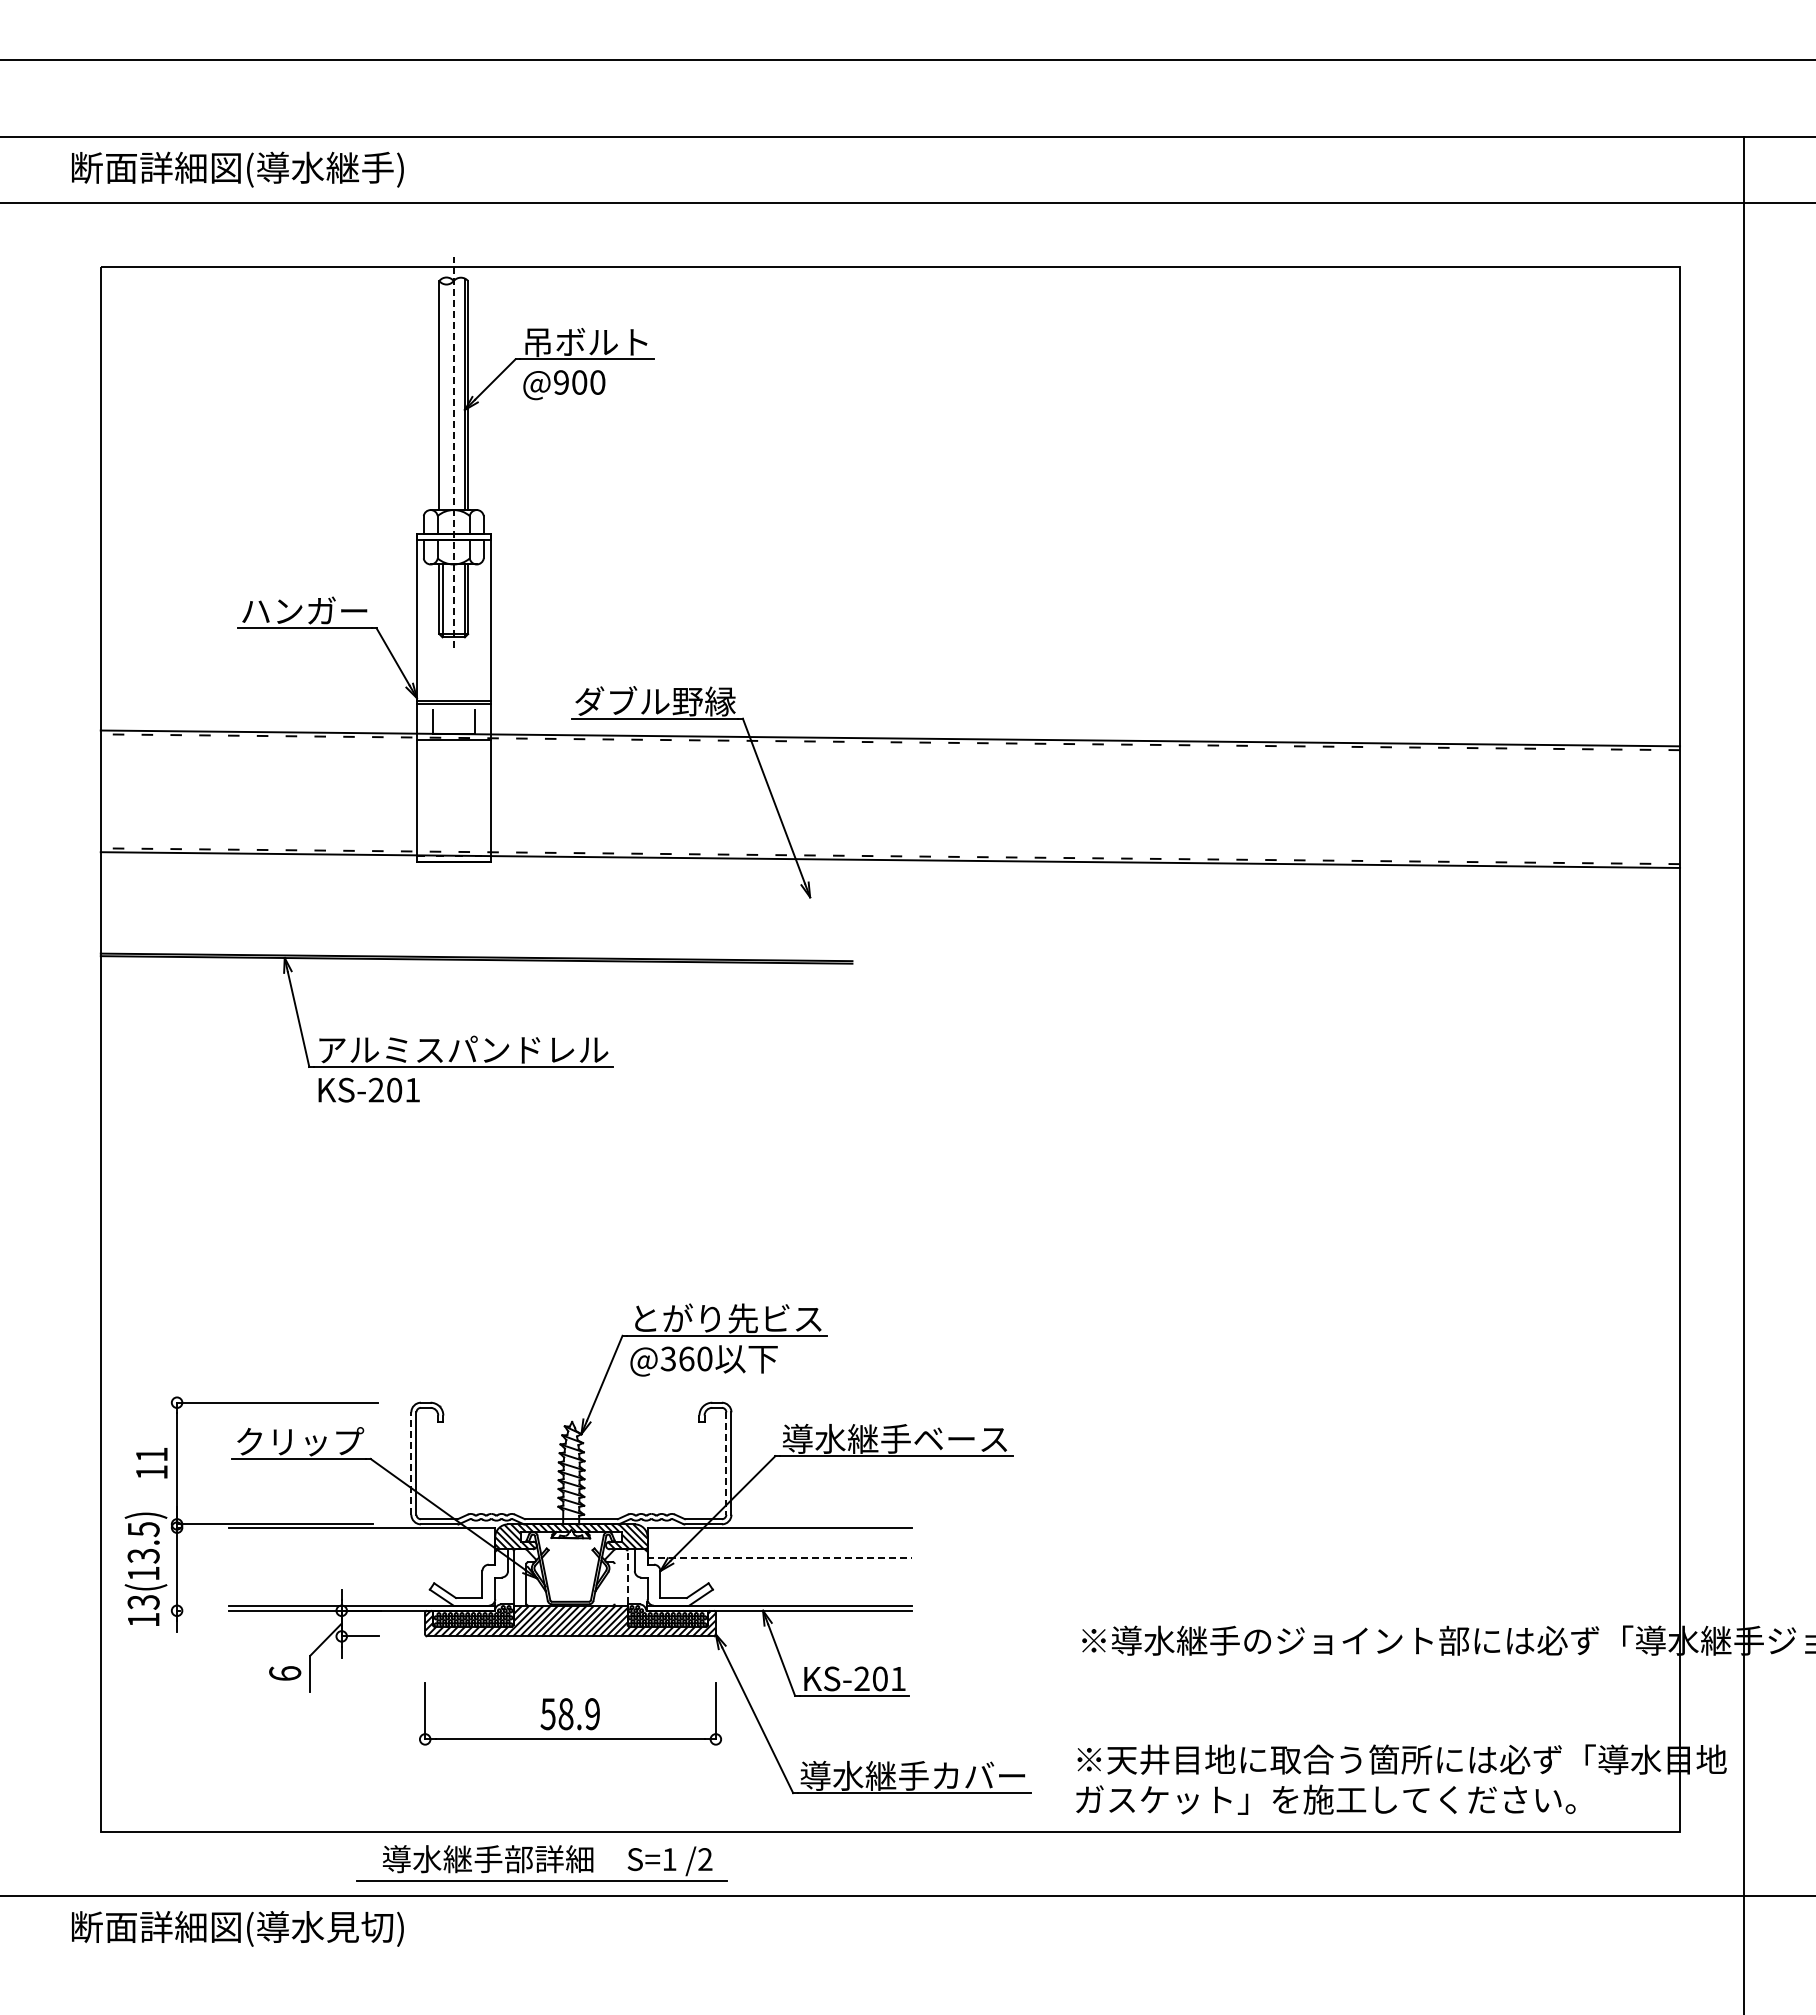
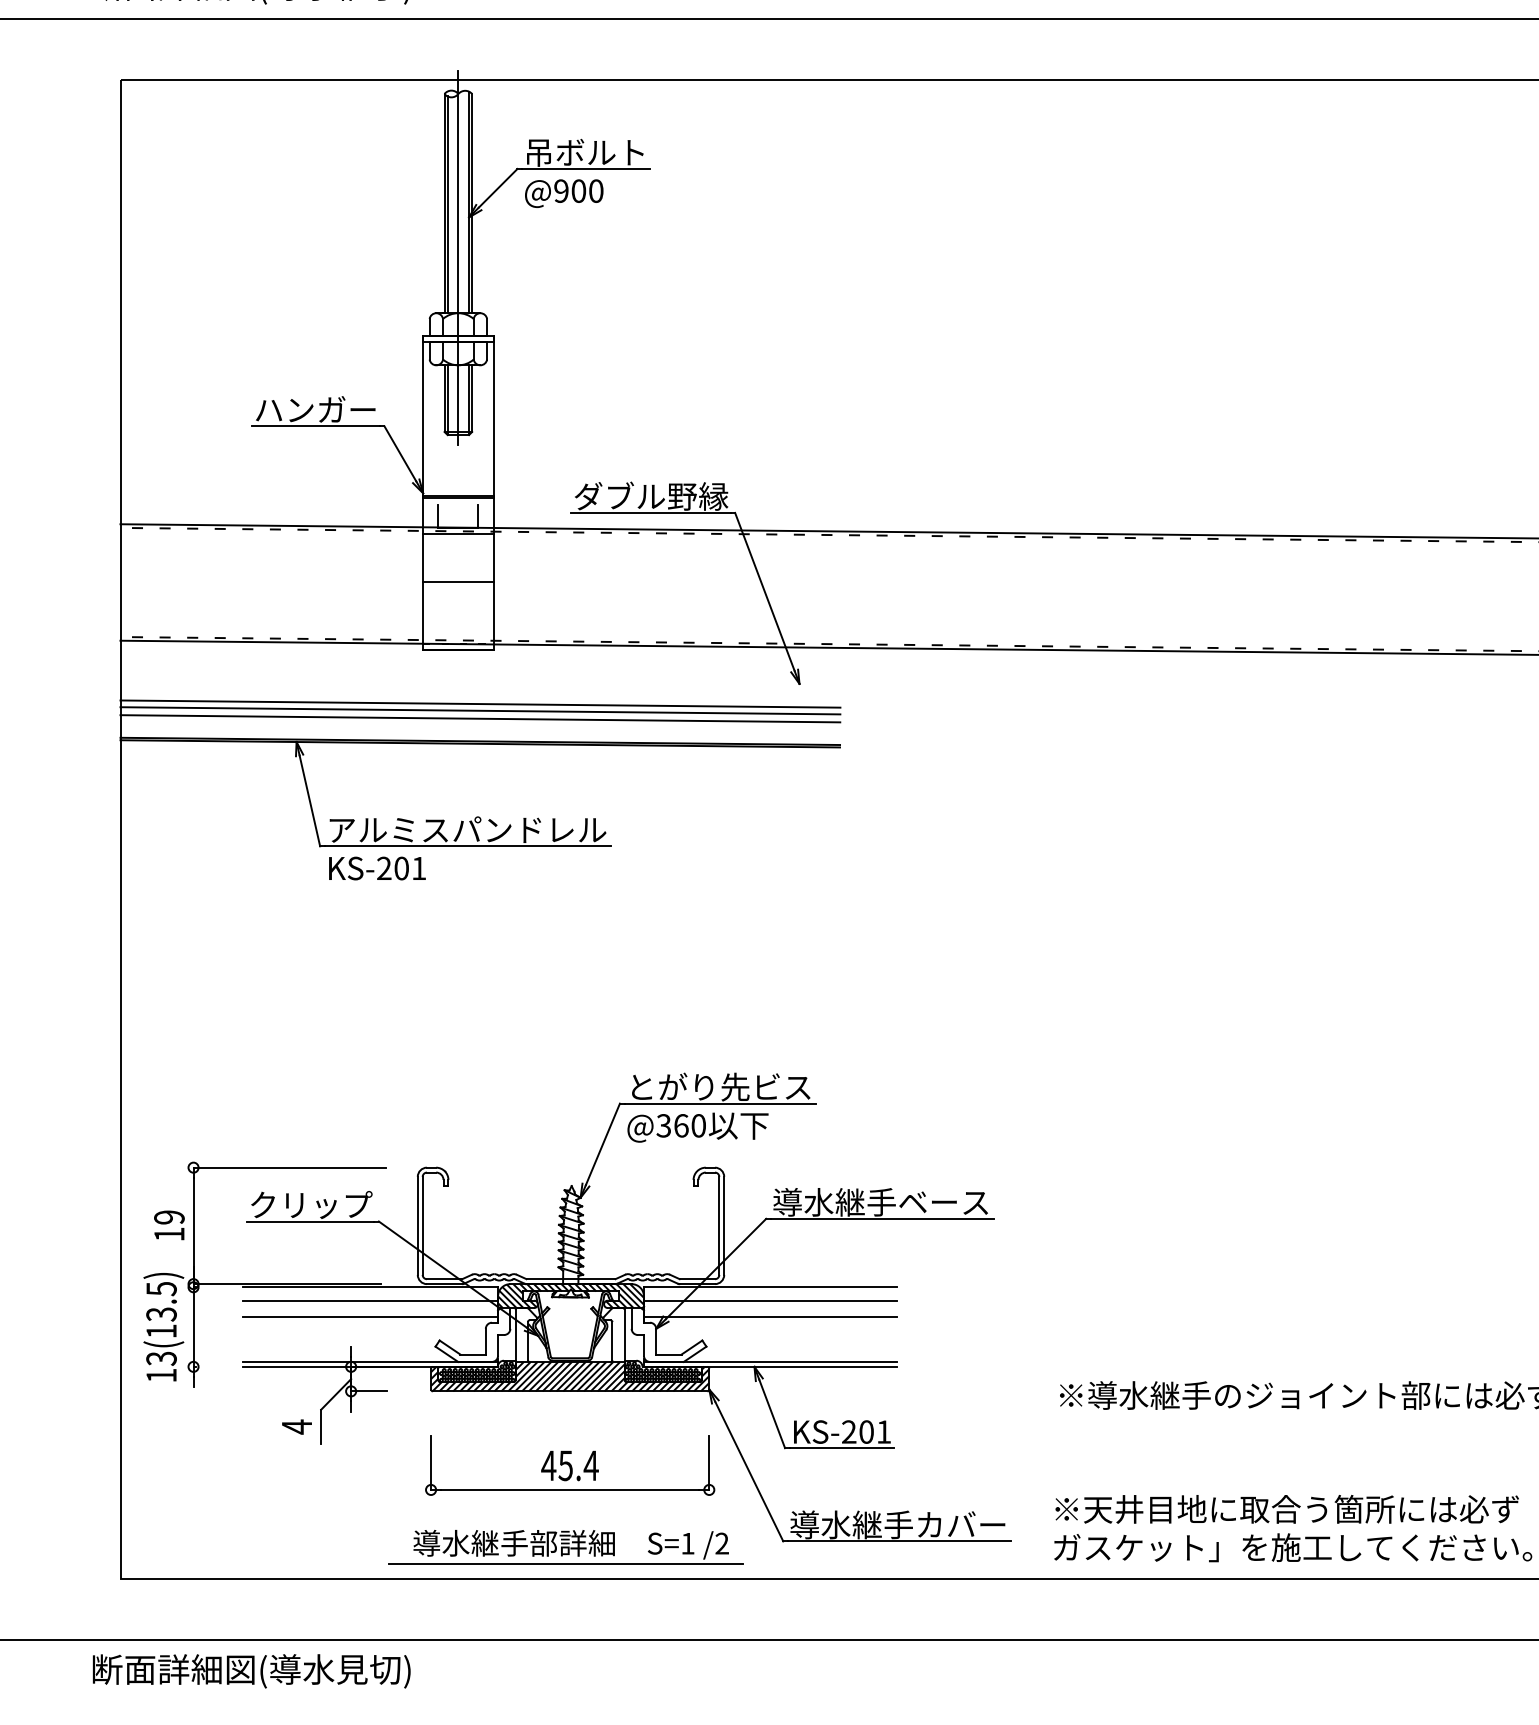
line: (442, 396) -> (447, 204), added
line: (453, 452) -> (458, 258), dashed -> solid
line: (453, 791) -> (458, 582), added
line: (476, 918) -> (480, 704), added
line: (476, 925) -> (480, 710), added
line: (476, 933) -> (480, 718), added
text: (151, 1454) -> (169, 1217), 11 -> 19
line: (411, 1463) -> (417, 1225), dashed -> solid
line: (726, 1464) -> (719, 1226), dashed -> solid
line: (361, 1541) -> (370, 1300), added
line: (779, 1541) -> (770, 1300), added
line: (361, 1558) -> (370, 1316), added
line: (779, 1558) -> (770, 1316), dashed -> solid
line: (627, 1577) -> (624, 1334), dashed -> solid
line: (614, 1583) -> (612, 1340), added
text: (285, 1673) -> (297, 1426), 6 -> 4
text: (570, 1714) -> (570, 1466), 58.9 -> 45.4
part: (541, 1863) -> (565, 1547), moved

